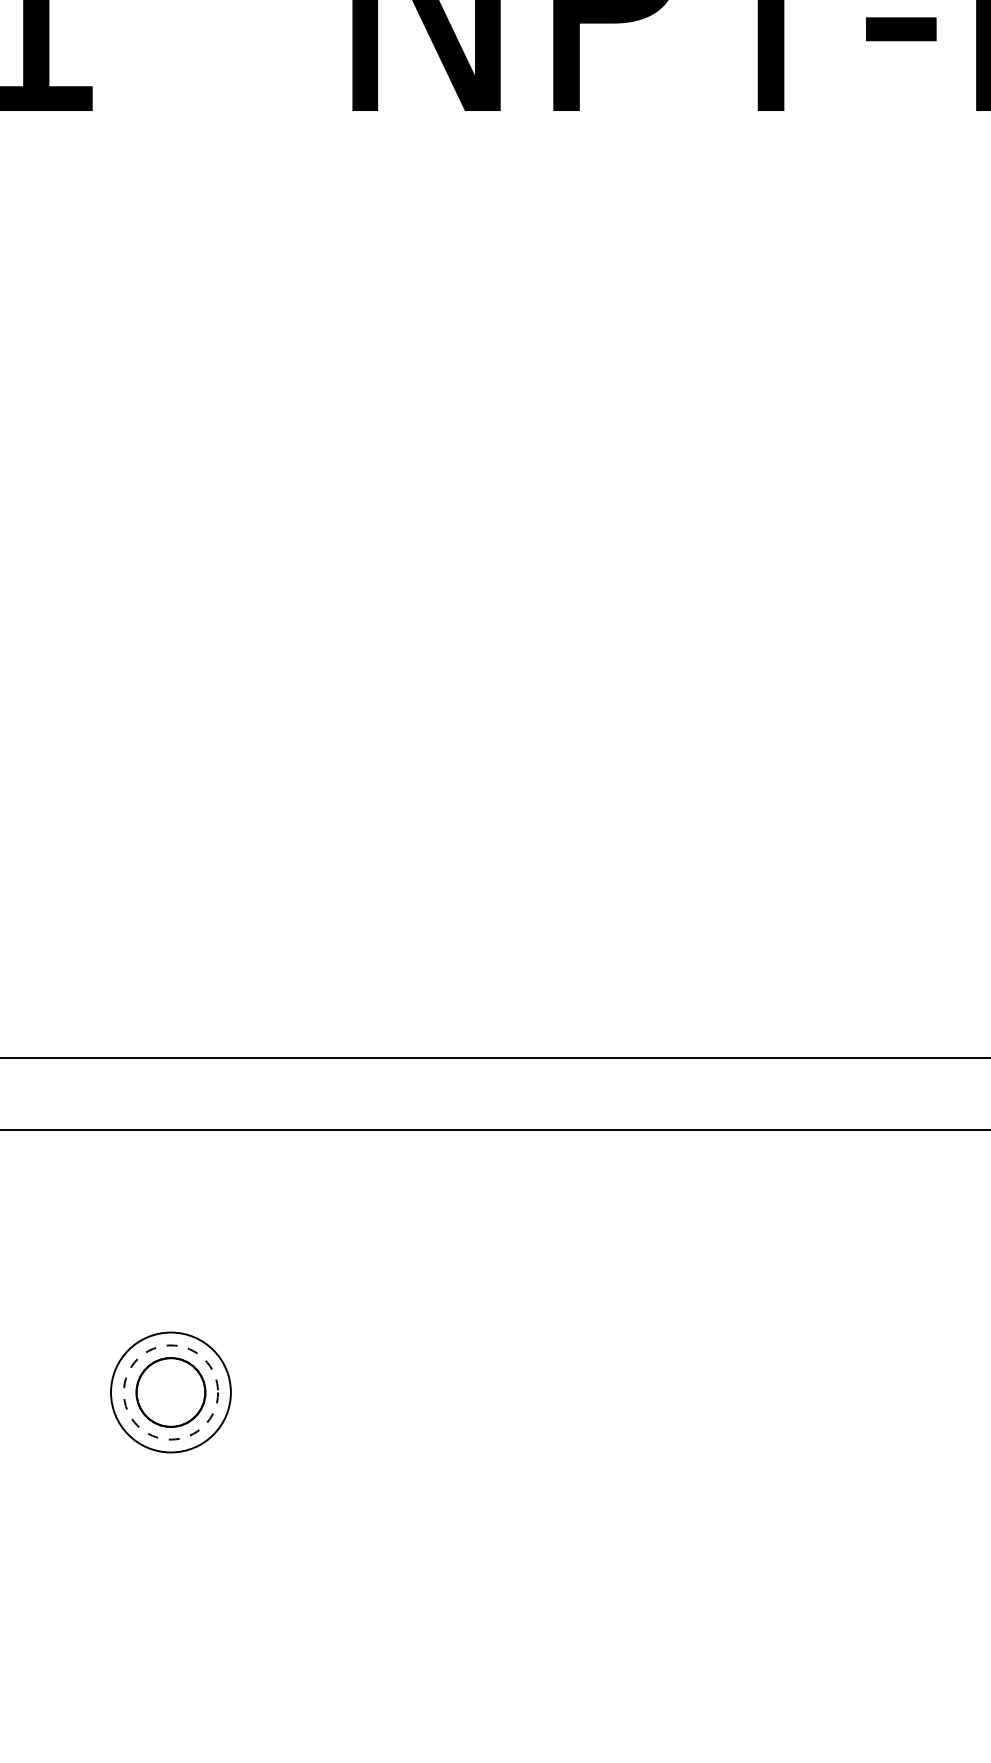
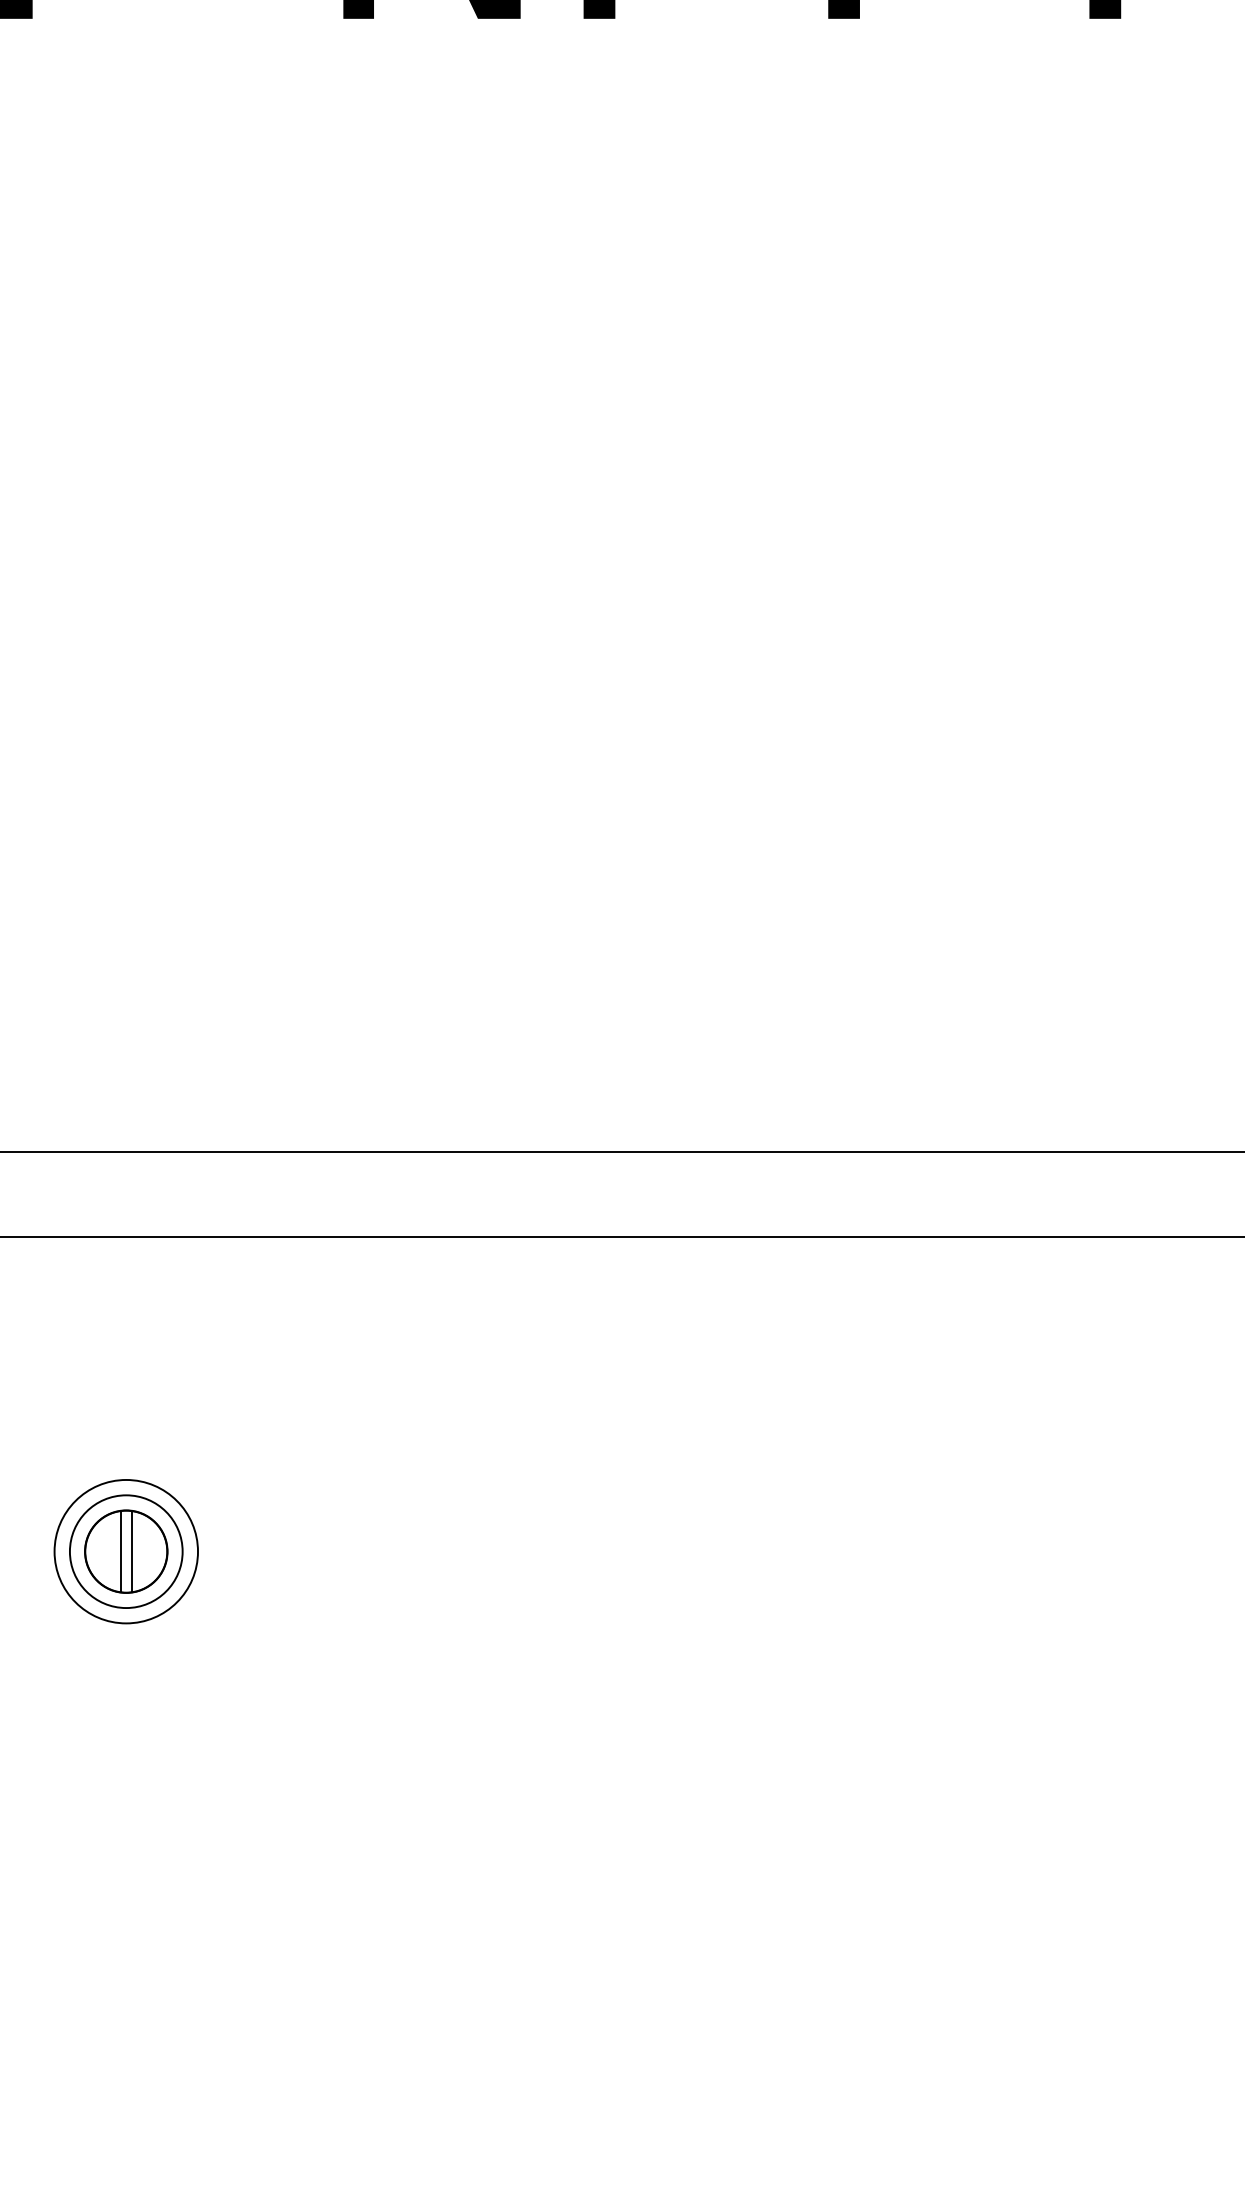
line: (166, 1392) -> (121, 1551), added
circle: (170, 1392) -> (125, 1551), dashed -> solid
line: (175, 1392) -> (131, 1551), added

